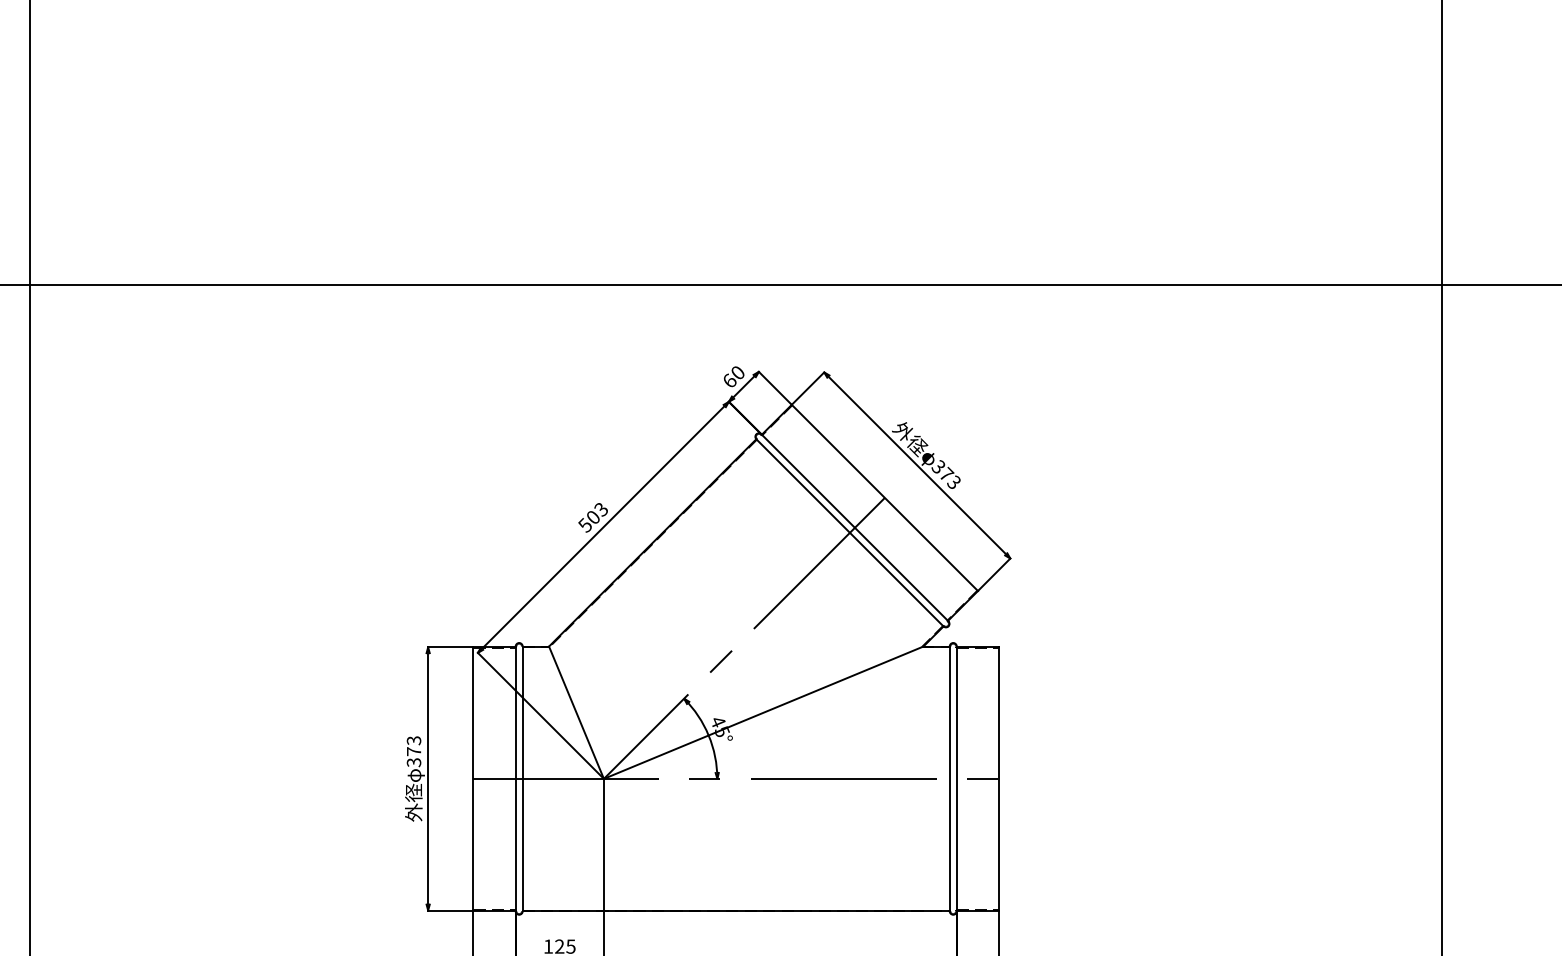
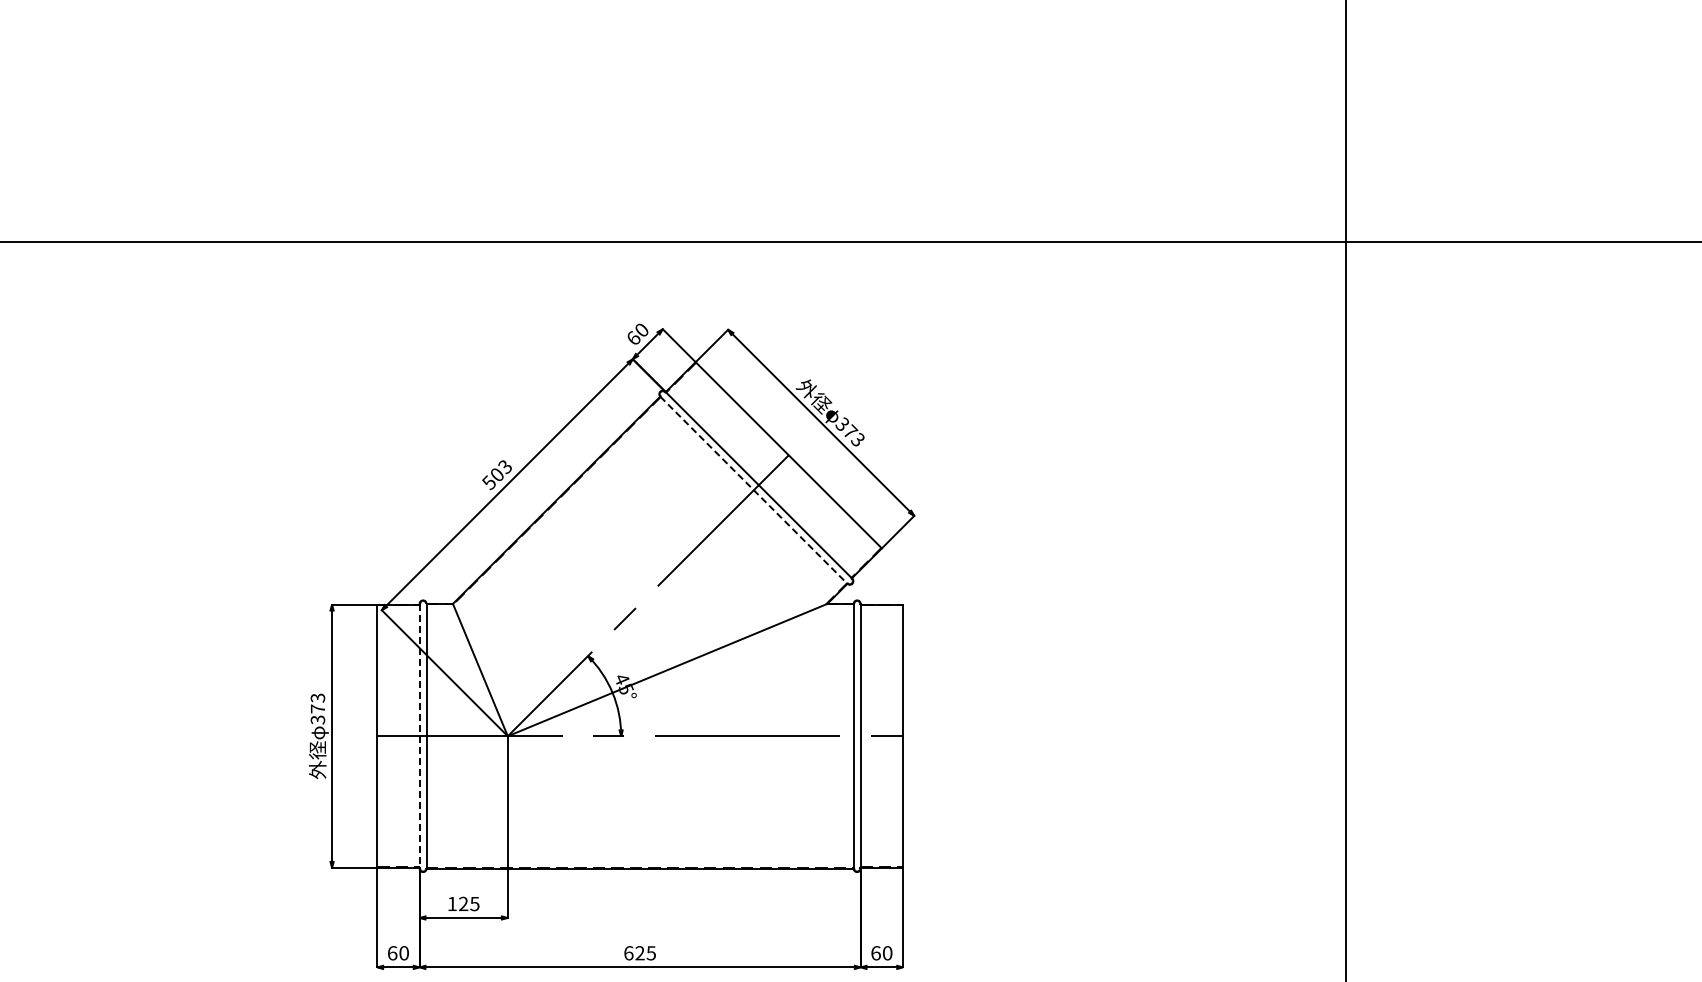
line: (850, 533) -> (754, 490), solid -> dashed
line: (515, 779) -> (419, 736), solid -> dashed

